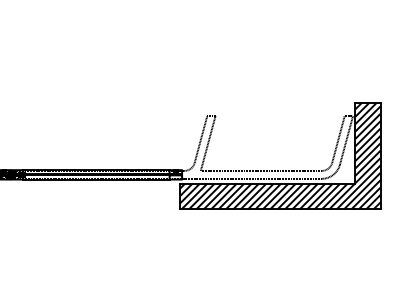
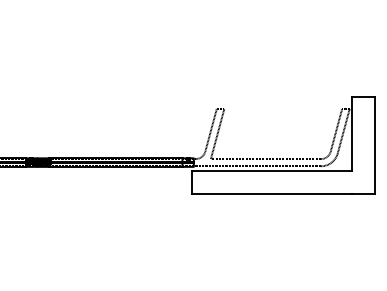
hatch: (279, 156) -> (282, 145), removed

